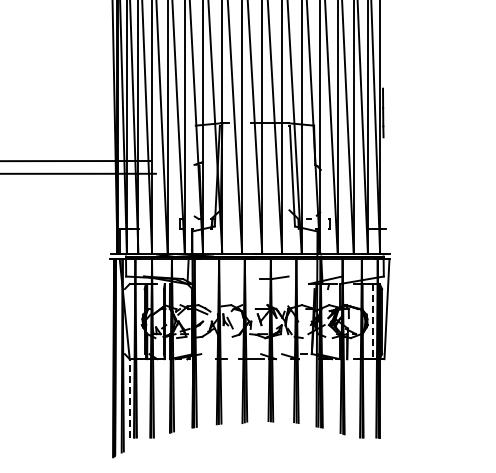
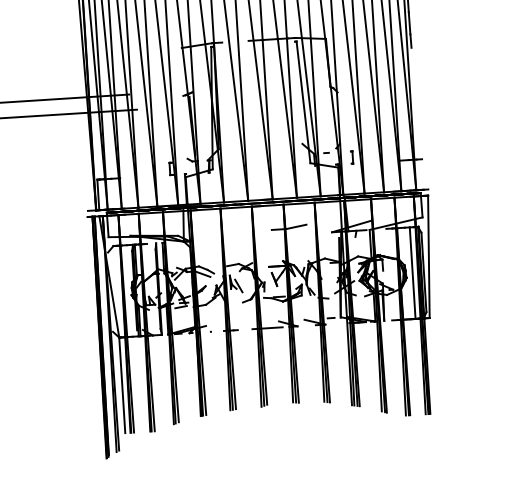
line: (372, 321) -> (412, 273), dashed -> solid
line: (129, 397) -> (121, 384), dashed -> solid

